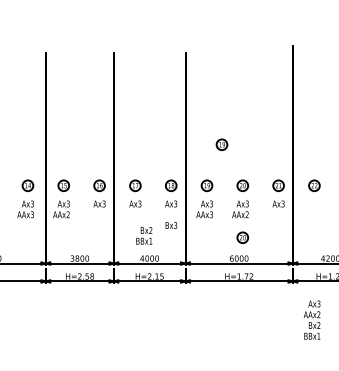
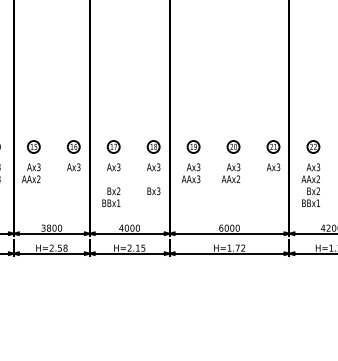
part: (221, 144) -> (209, 100), removed
text: (144, 235) -> (111, 196), moved
part: (242, 237) -> (233, 204), removed
text: (311, 319) -> (310, 184), moved

